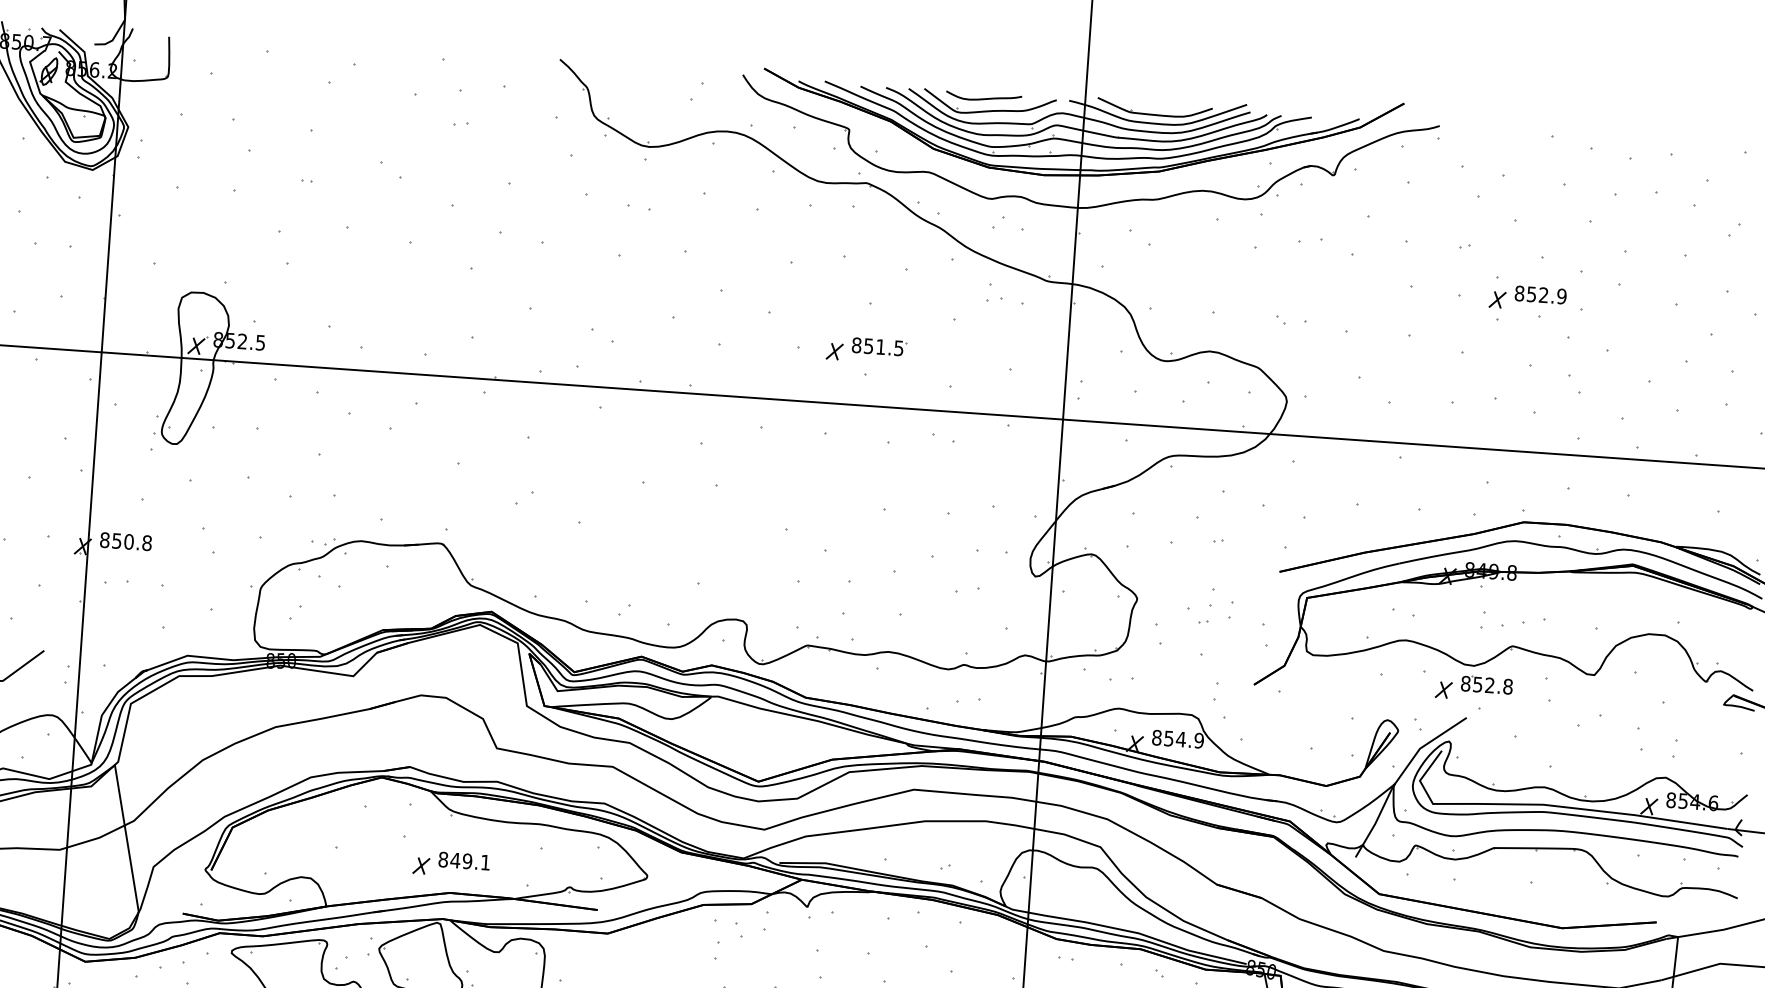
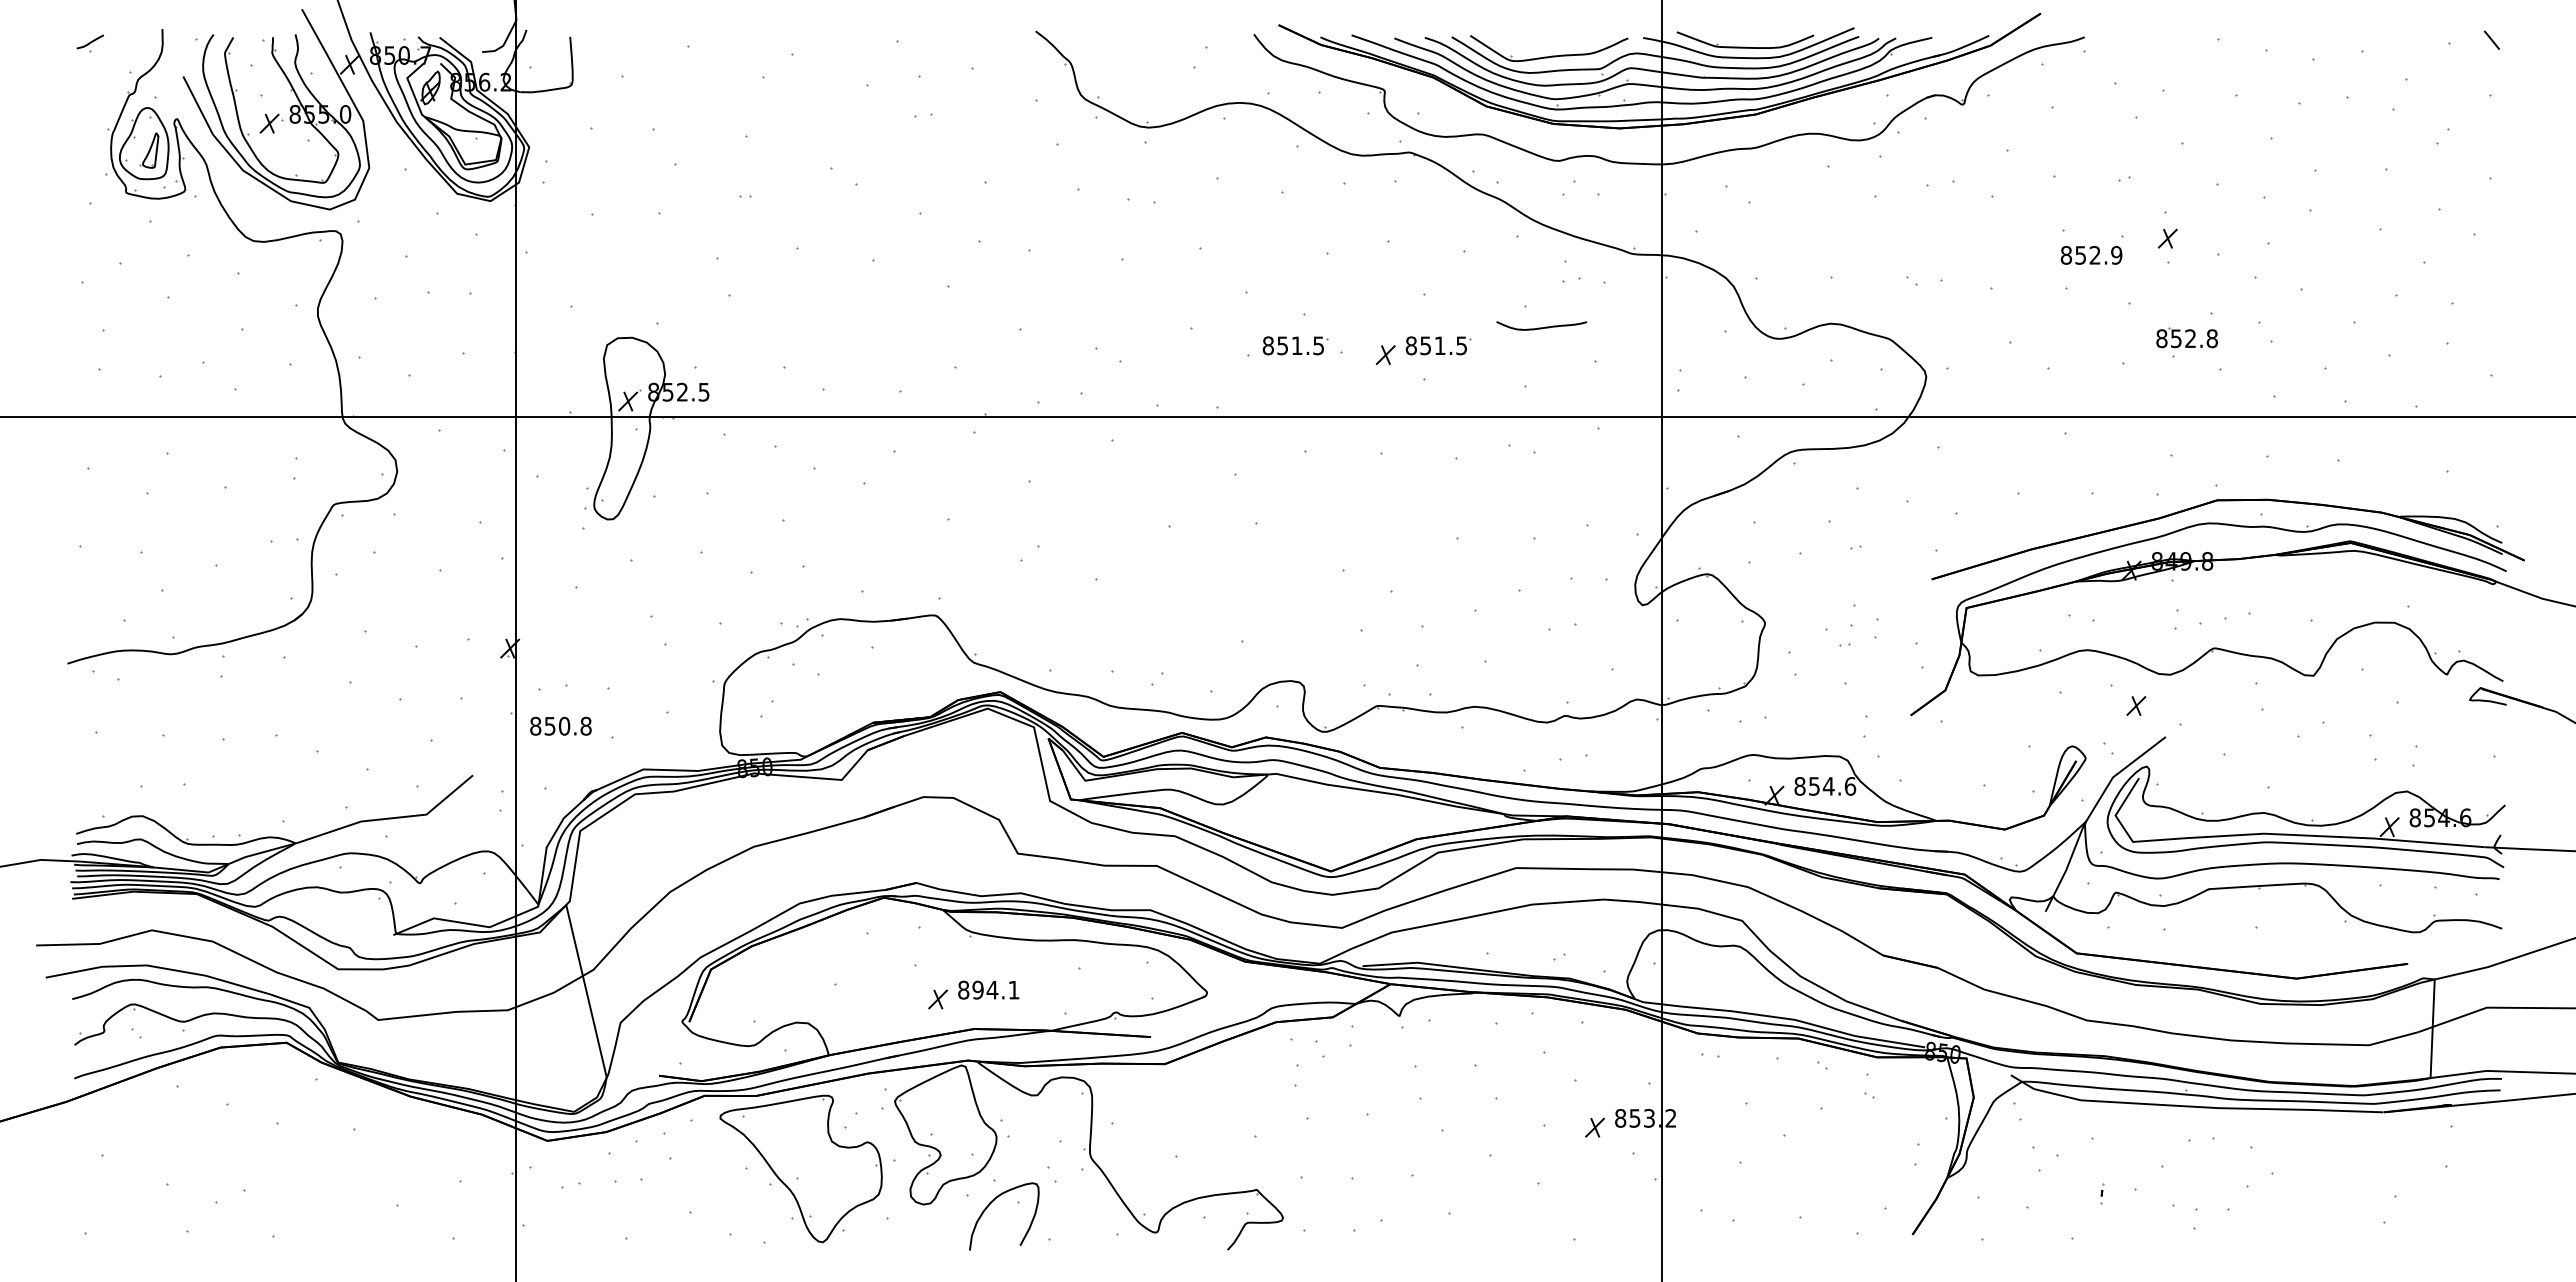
curve: (983, 98) -> (1541, 327), moved
text: (1540, 295) -> (2091, 255), moved
part: (759, 338) -> (1295, 345), added
text: (125, 541) -> (560, 725), moved
part: (1486, 684) -> (2186, 337), moved
text: (1199, 740) -> (1850, 786), 854.9 -> 854.6
text: (461, 860) -> (985, 989), 849.1 -> 894.1

